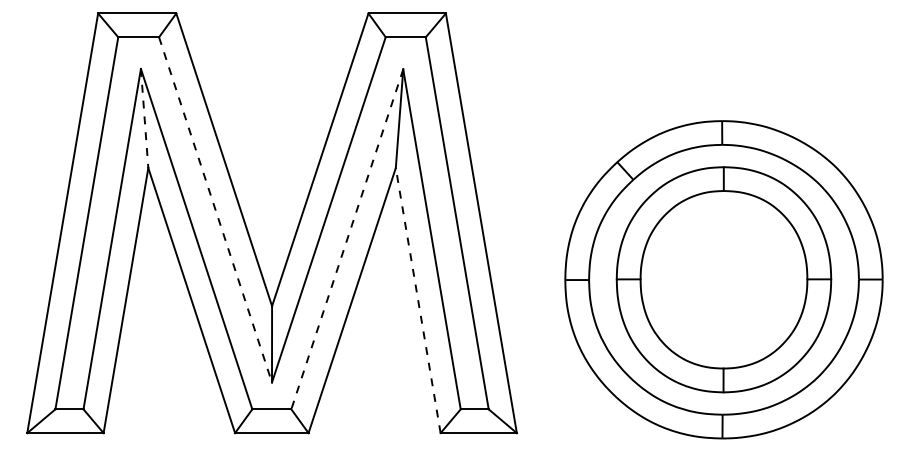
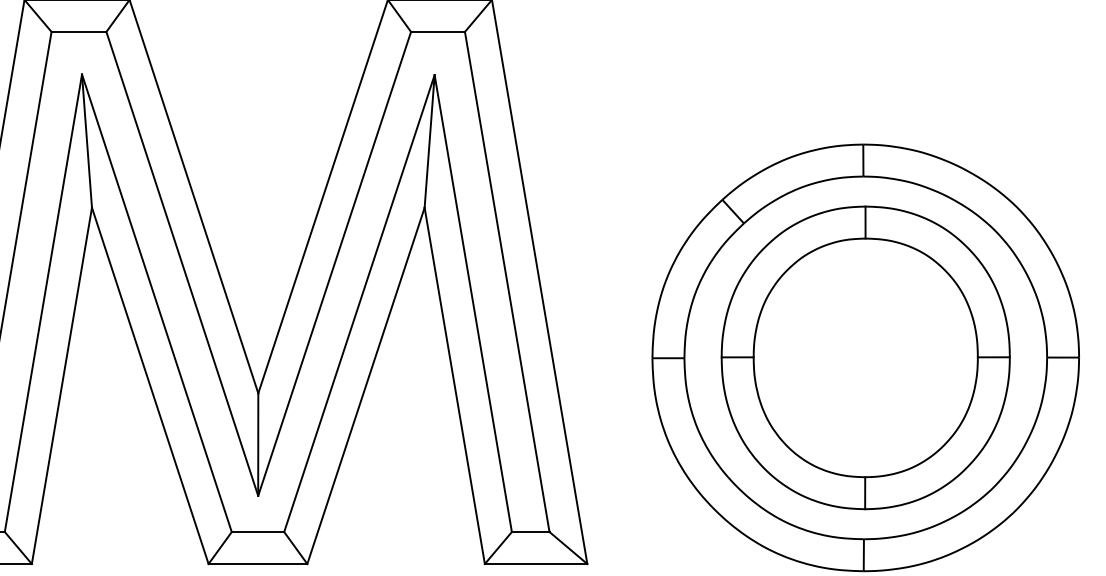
line: (144, 118) -> (86, 141), dashed -> solid
line: (215, 209) -> (182, 263), dashed -> solid
line: (347, 239) -> (359, 303), dashed -> solid
line: (418, 300) -> (455, 385), dashed -> solid

